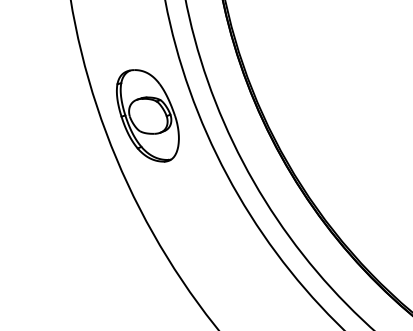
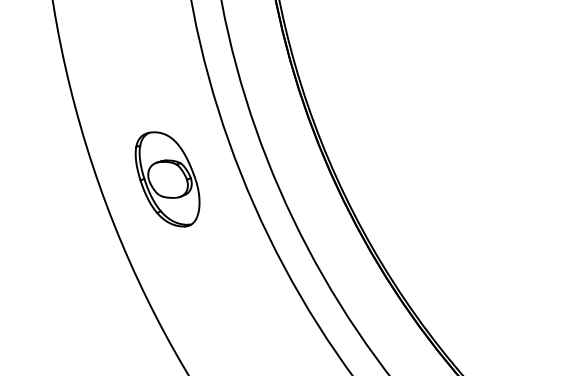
part: (147, 115) -> (166, 178), size x0.7

